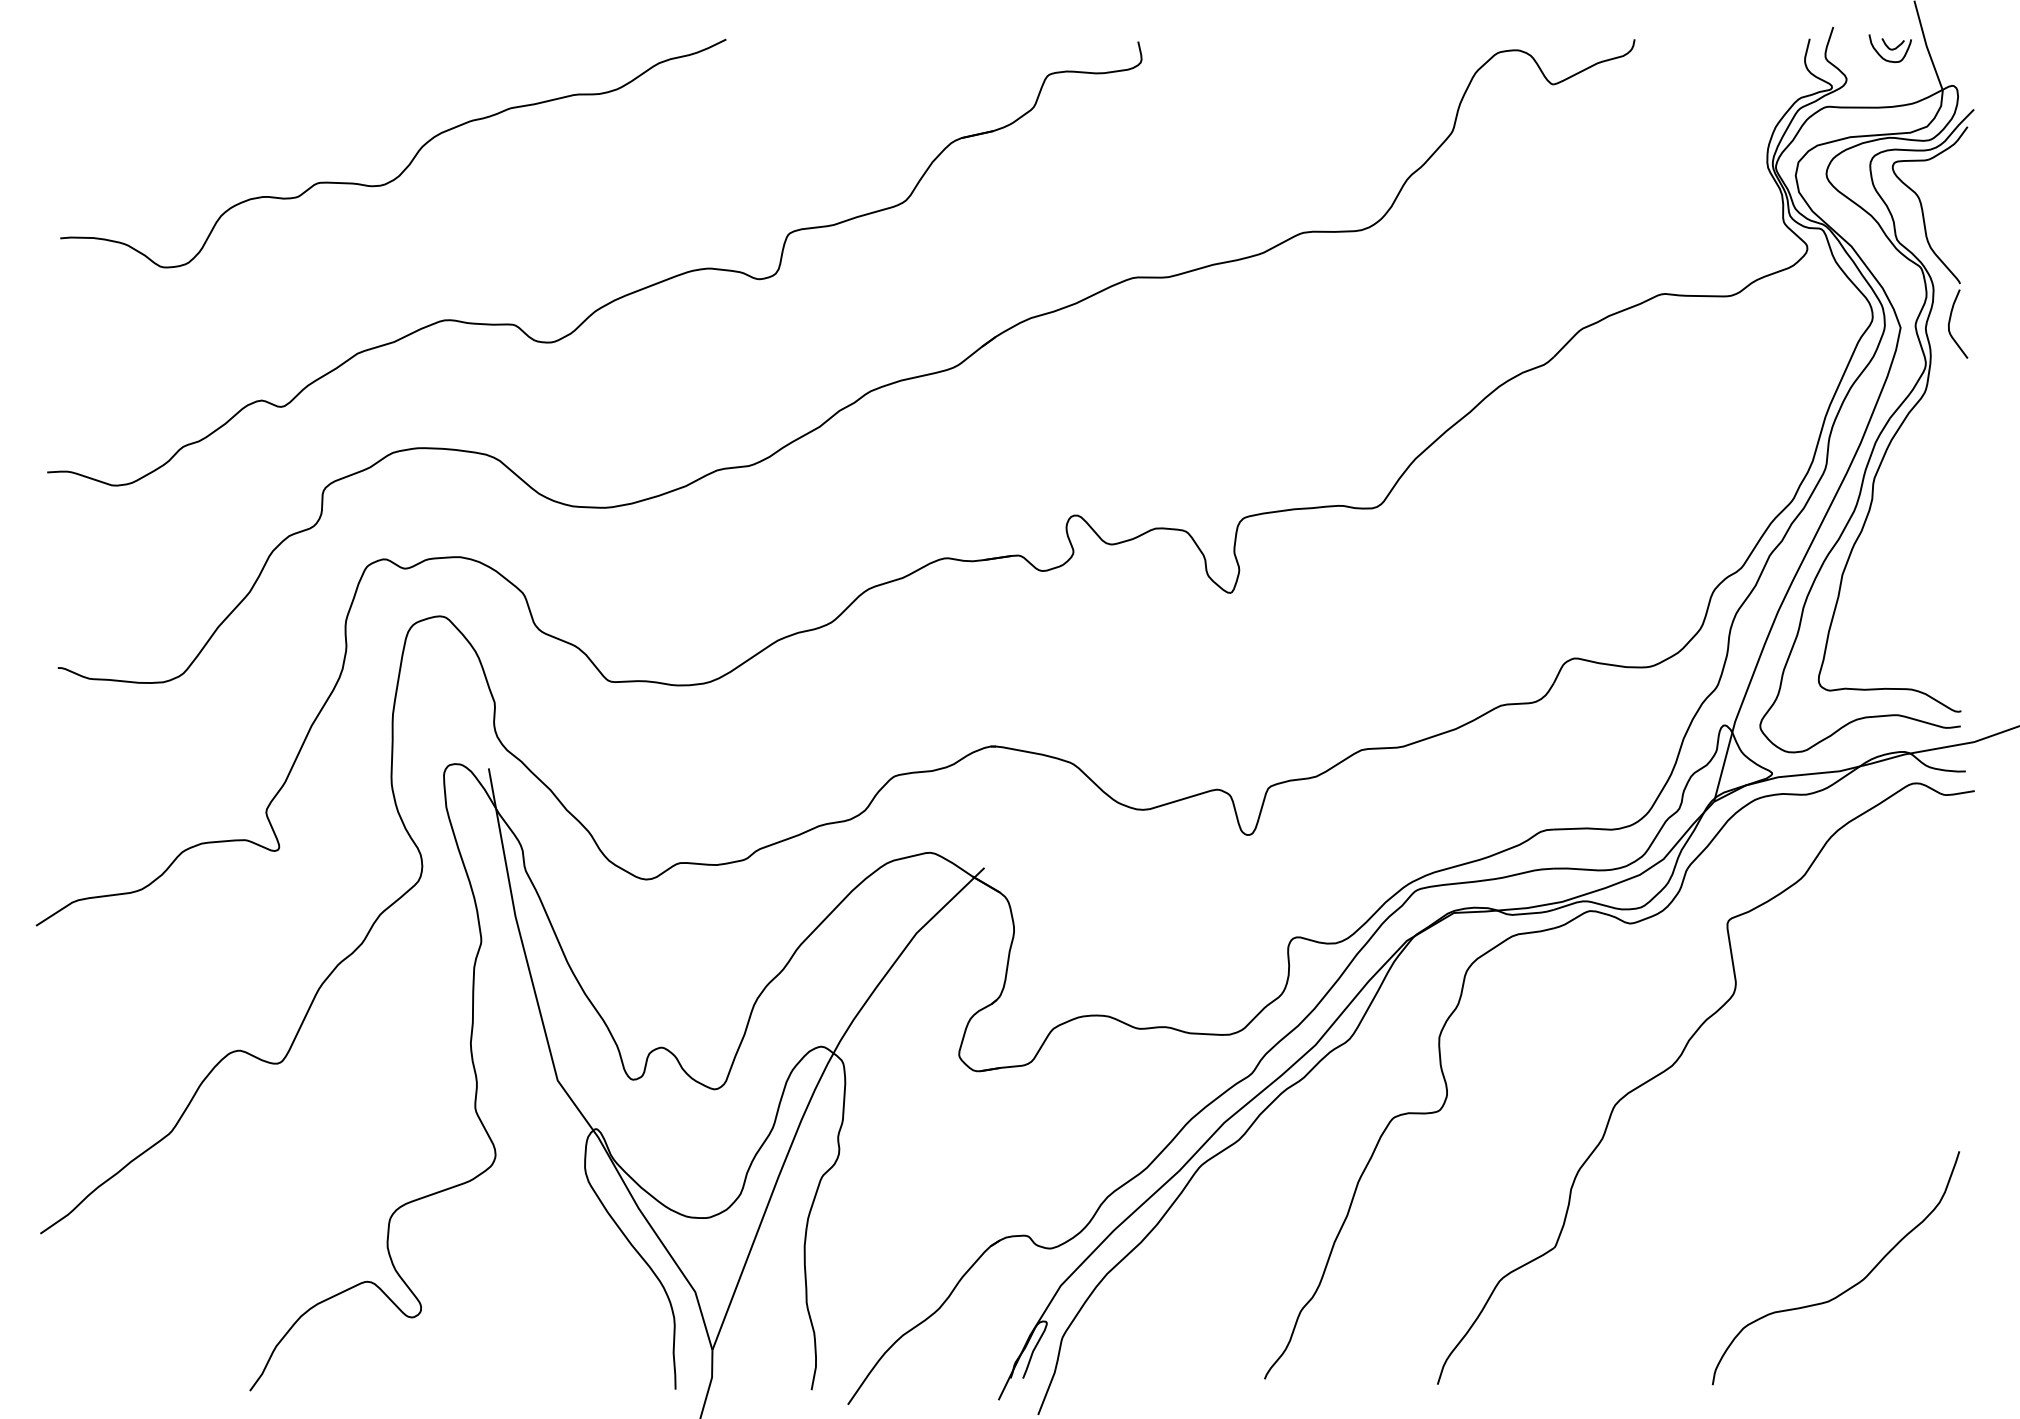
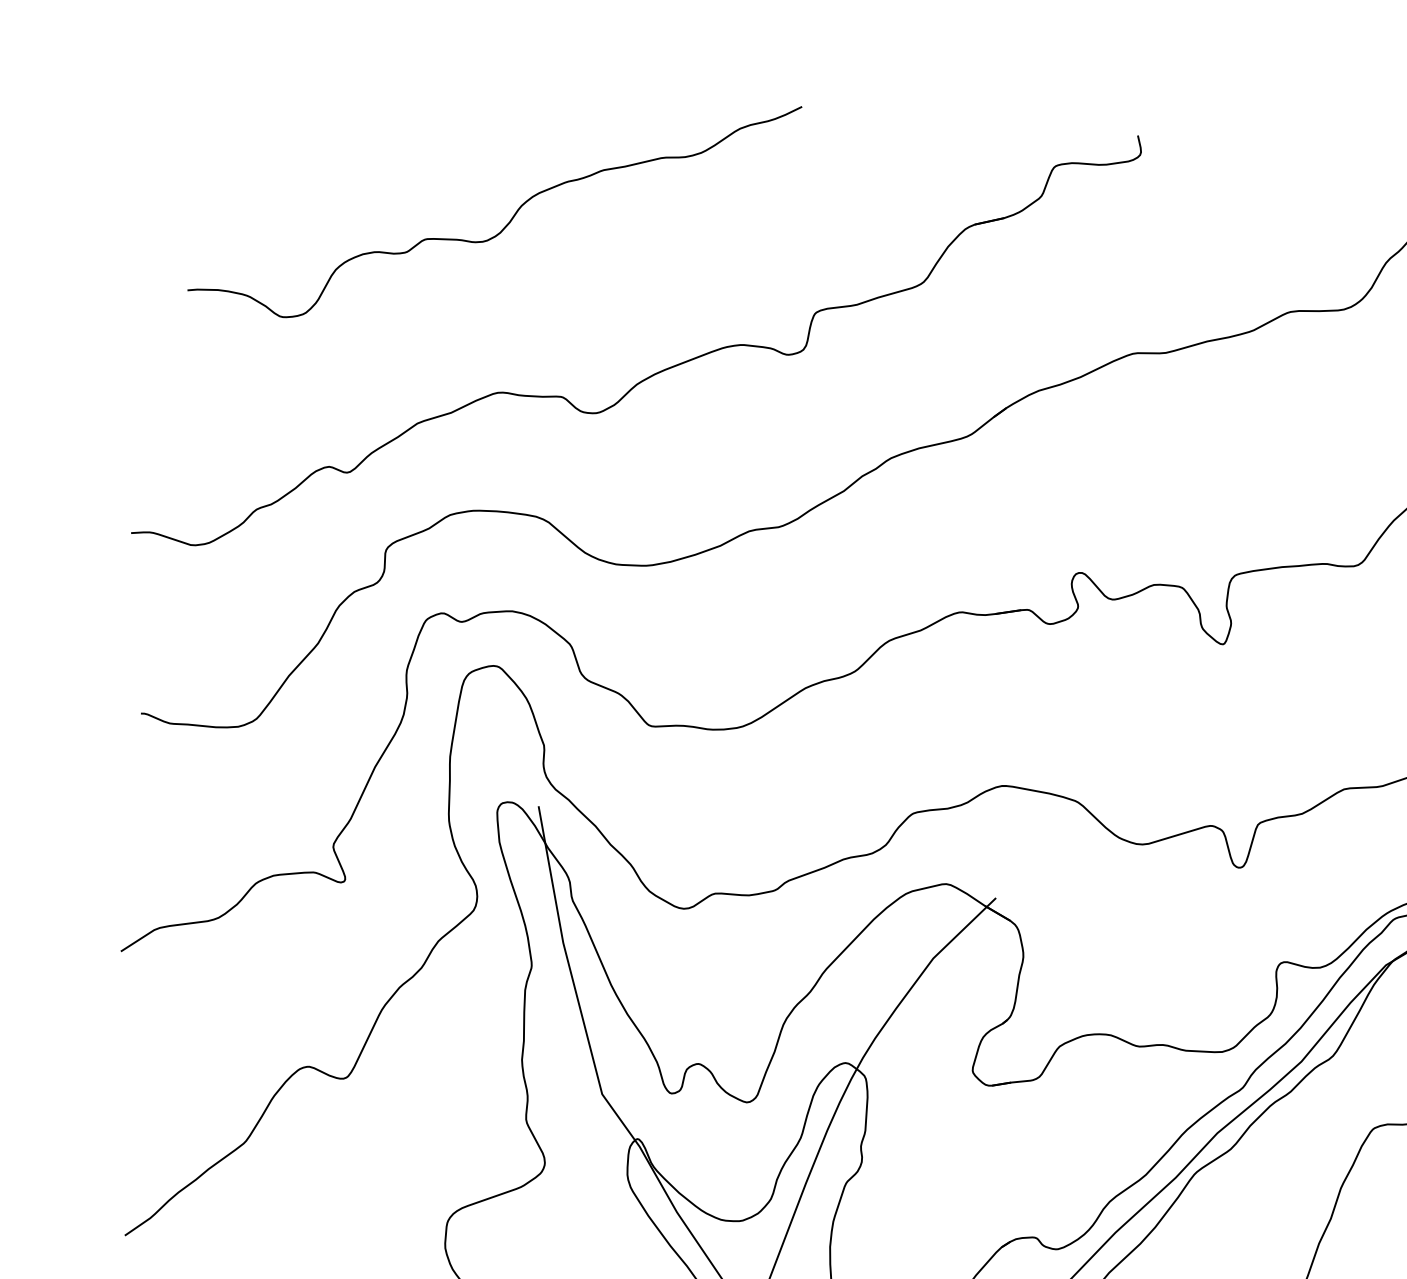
curve: (409, 162) -> (509, 220), moved

